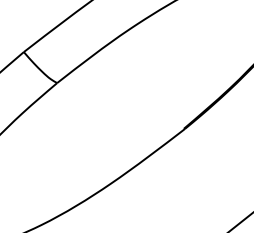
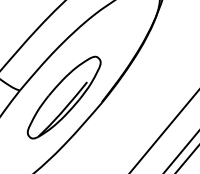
part: (124, 108) -> (63, 97), added

